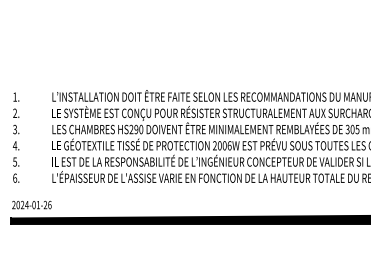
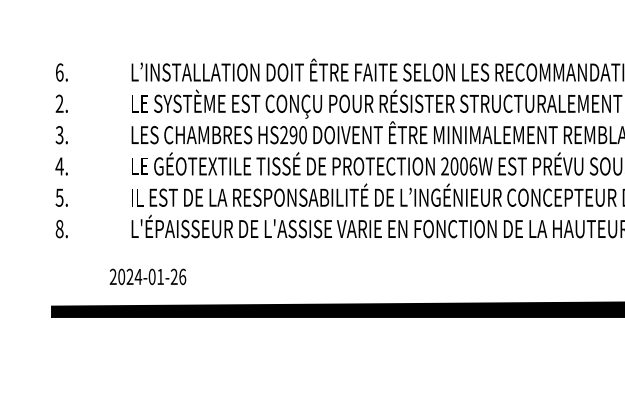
text: (15, 96) -> (60, 71), 1. -> 6.
text: (15, 177) -> (60, 227), 6. -> 8.
text: (31, 204) -> (147, 275), moved

